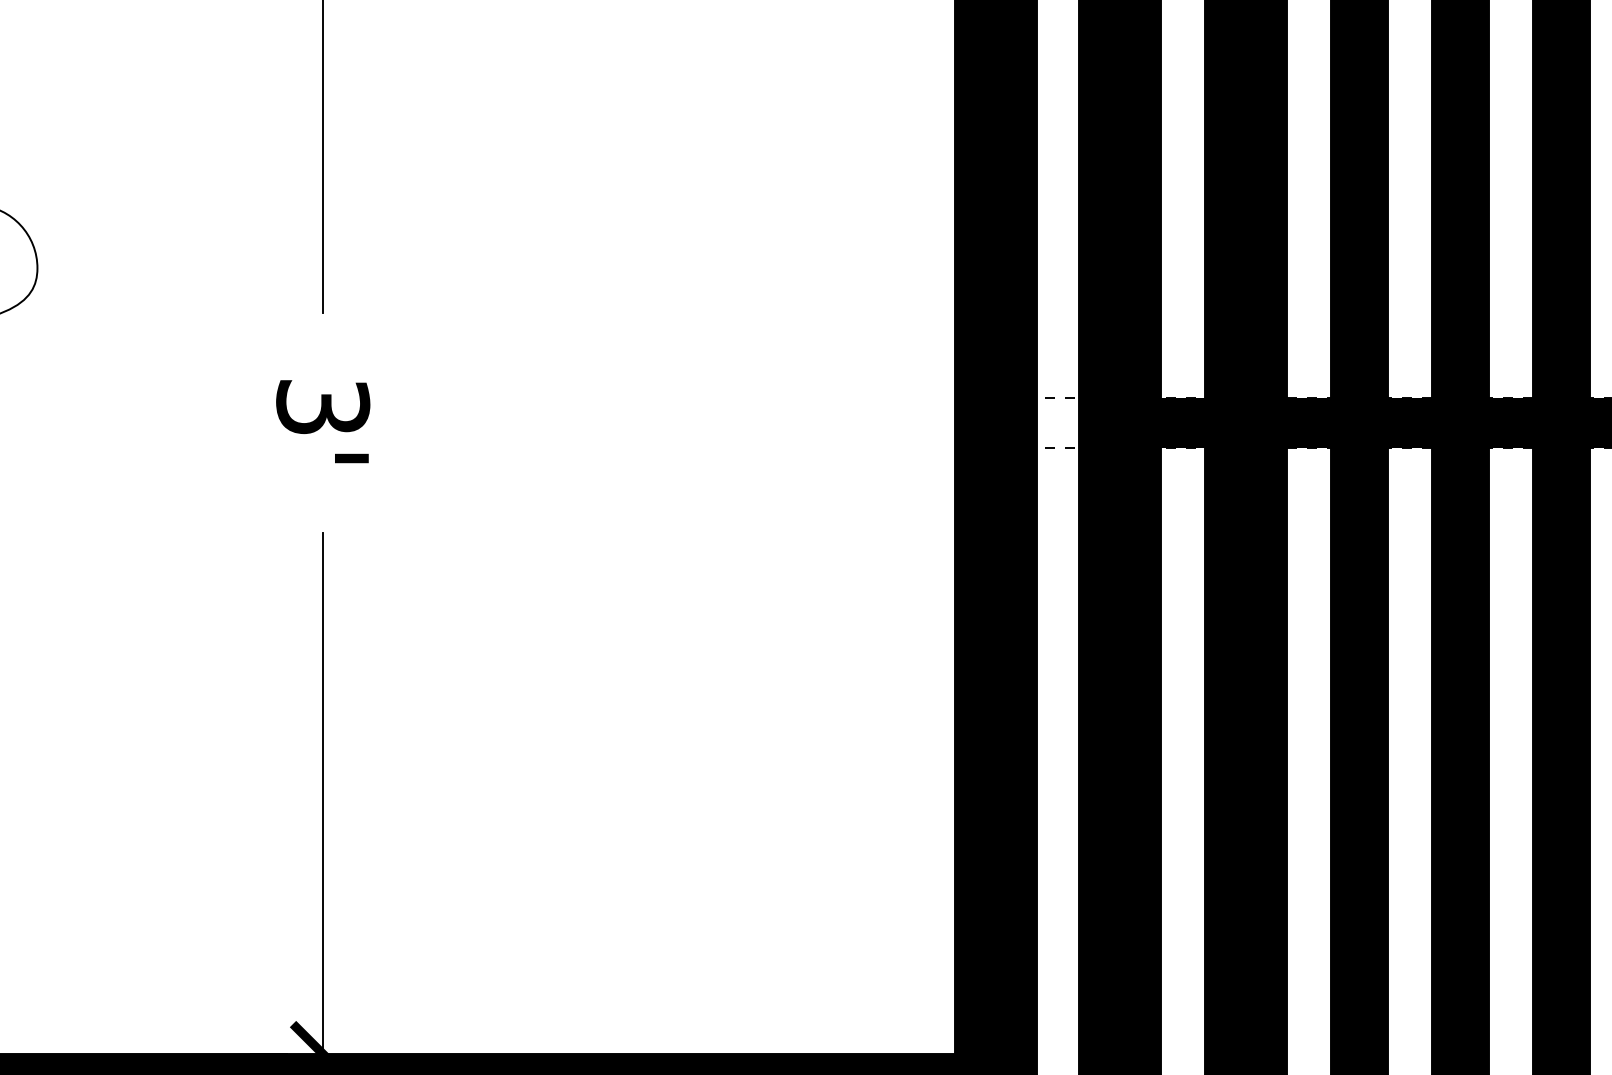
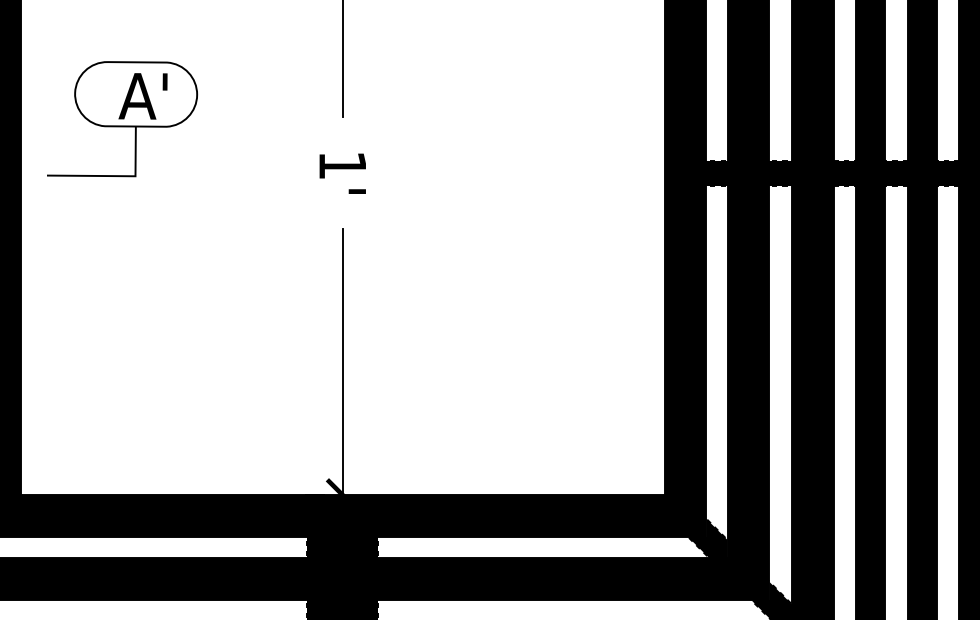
text: (322, 407) -> (342, 165), 3' -> 1'
fill: (1056, 422) -> (716, 173), added

